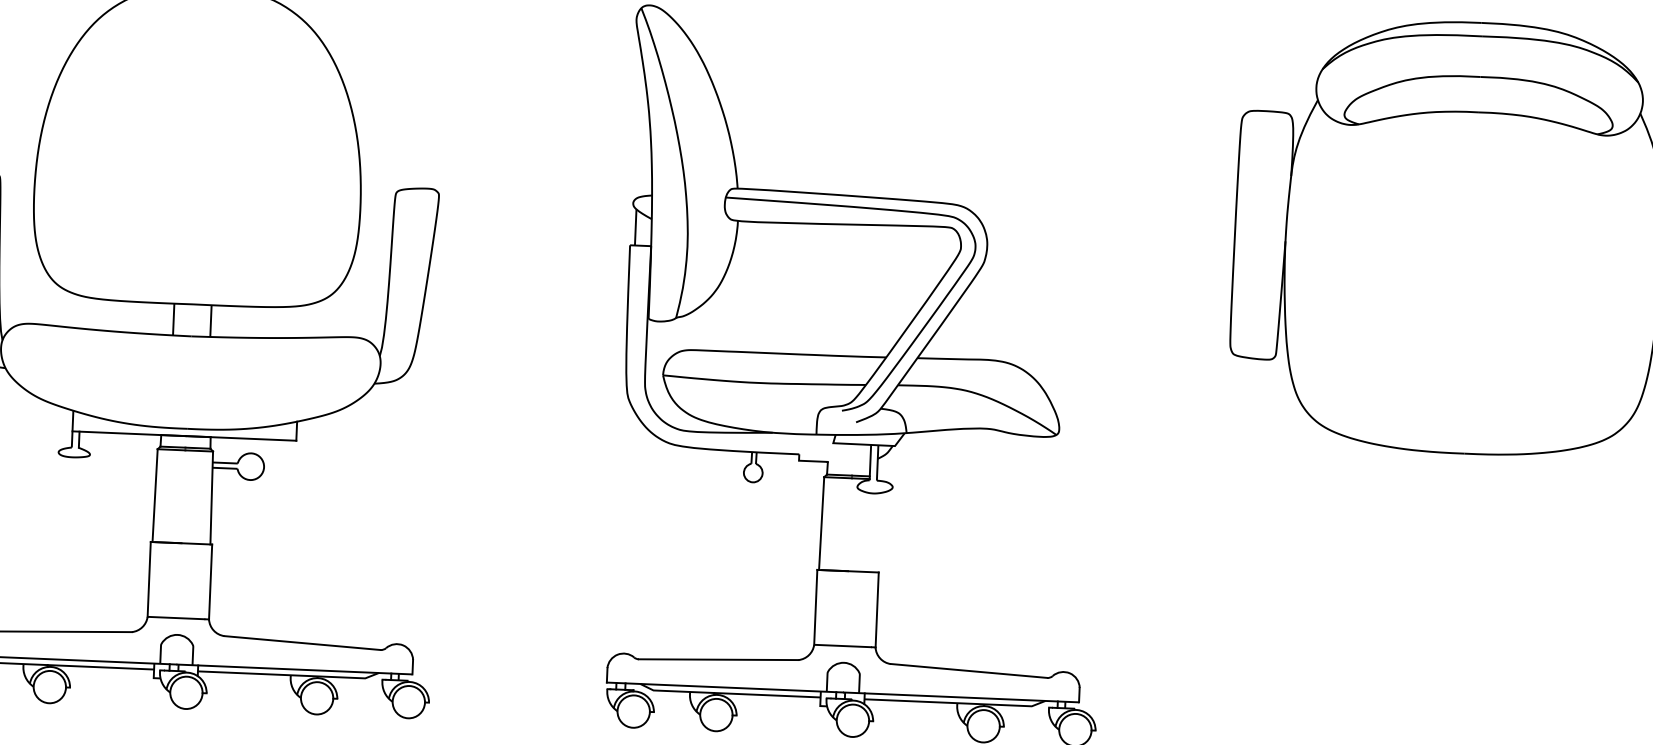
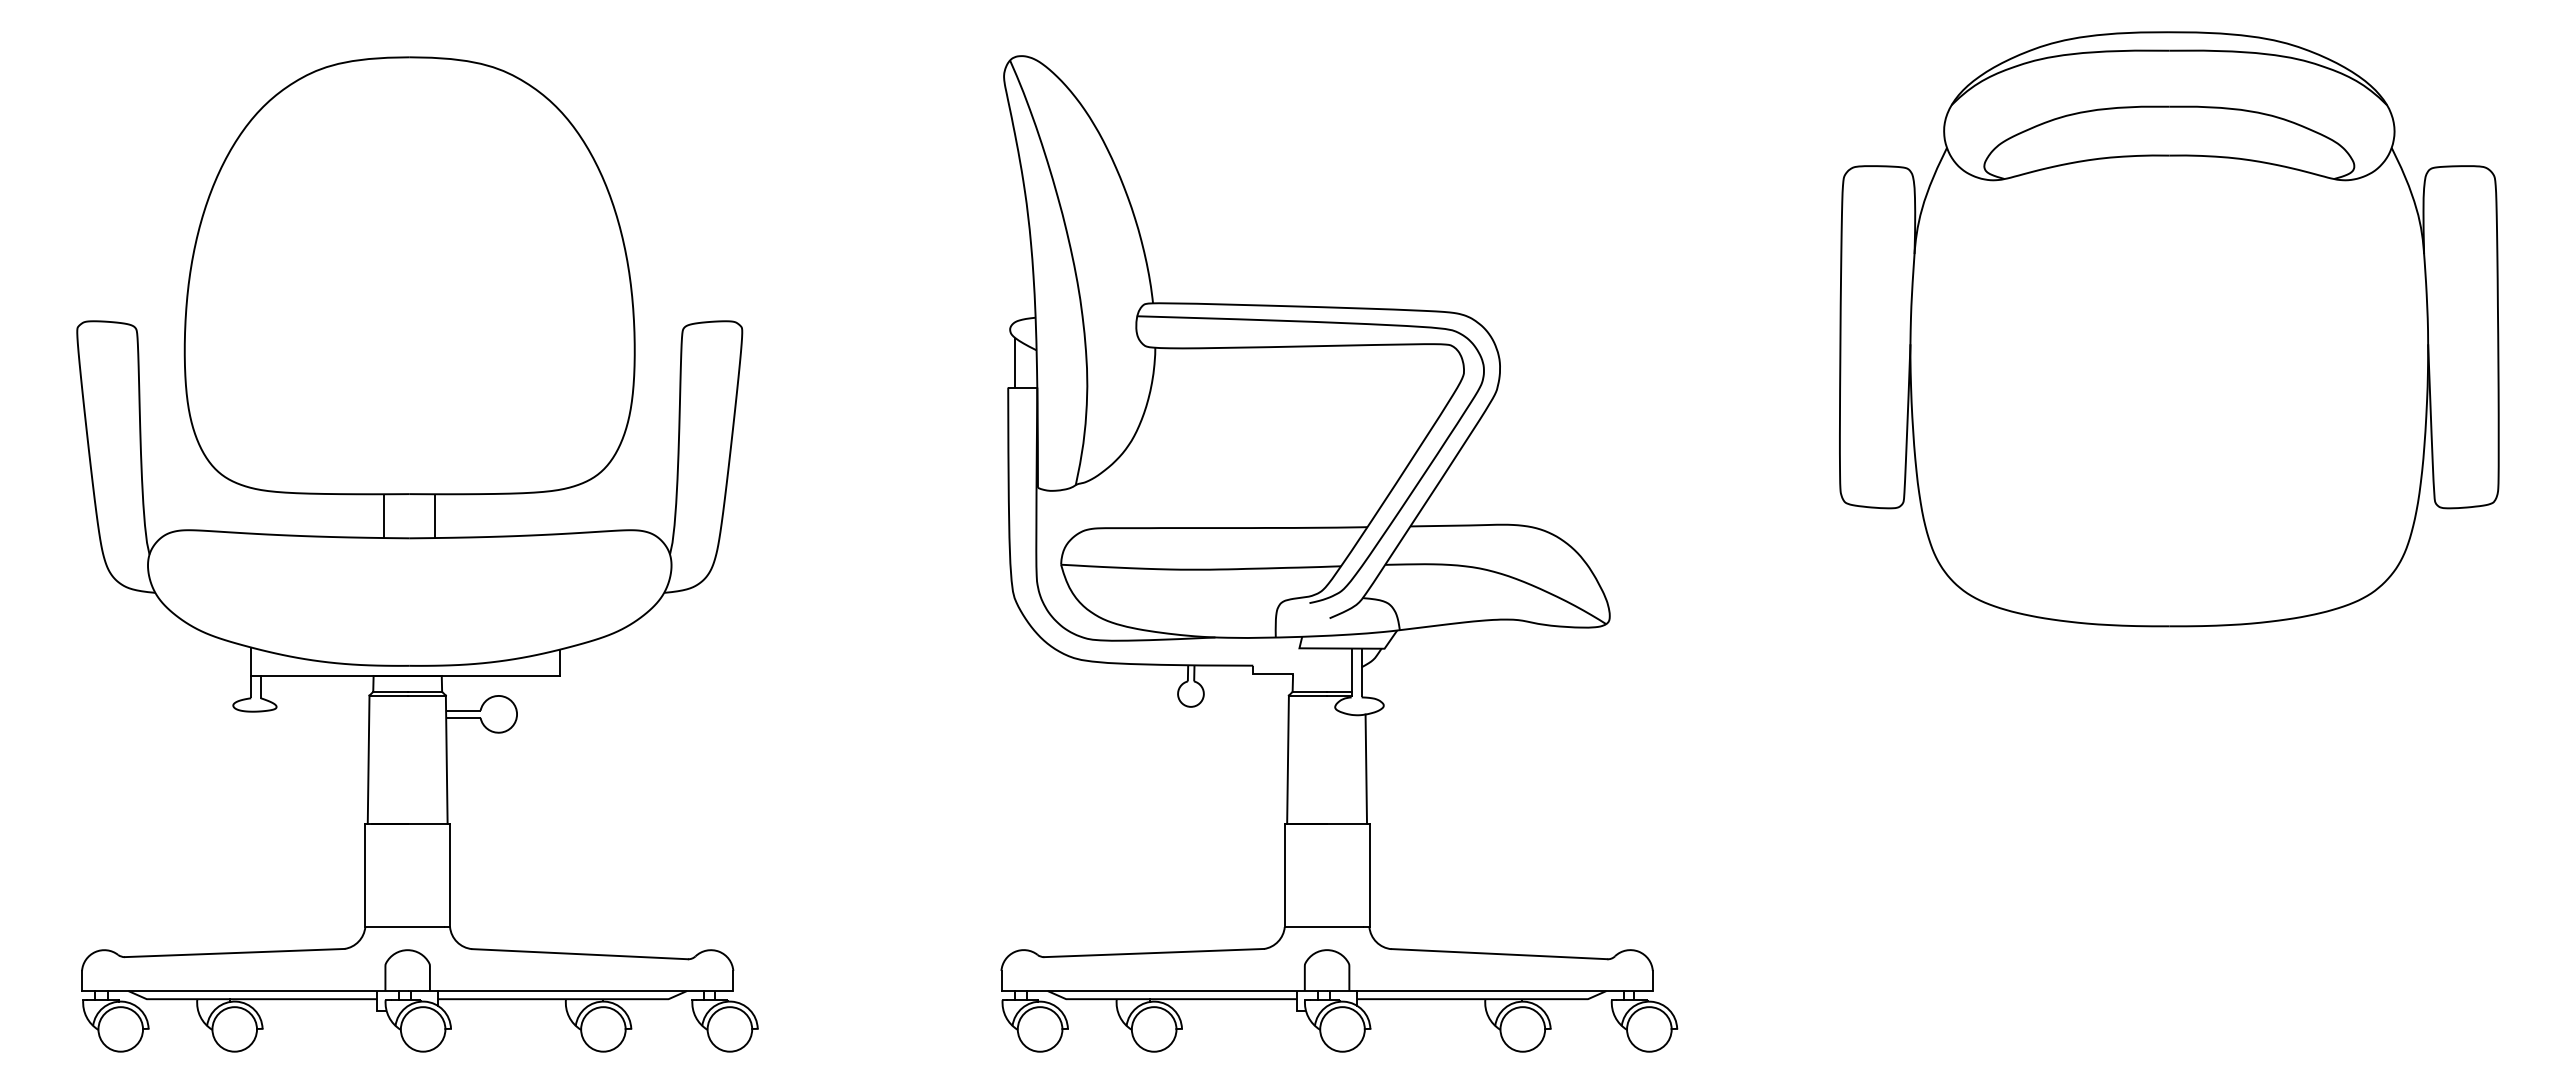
line: (878, 532) -> (1366, 768), added

